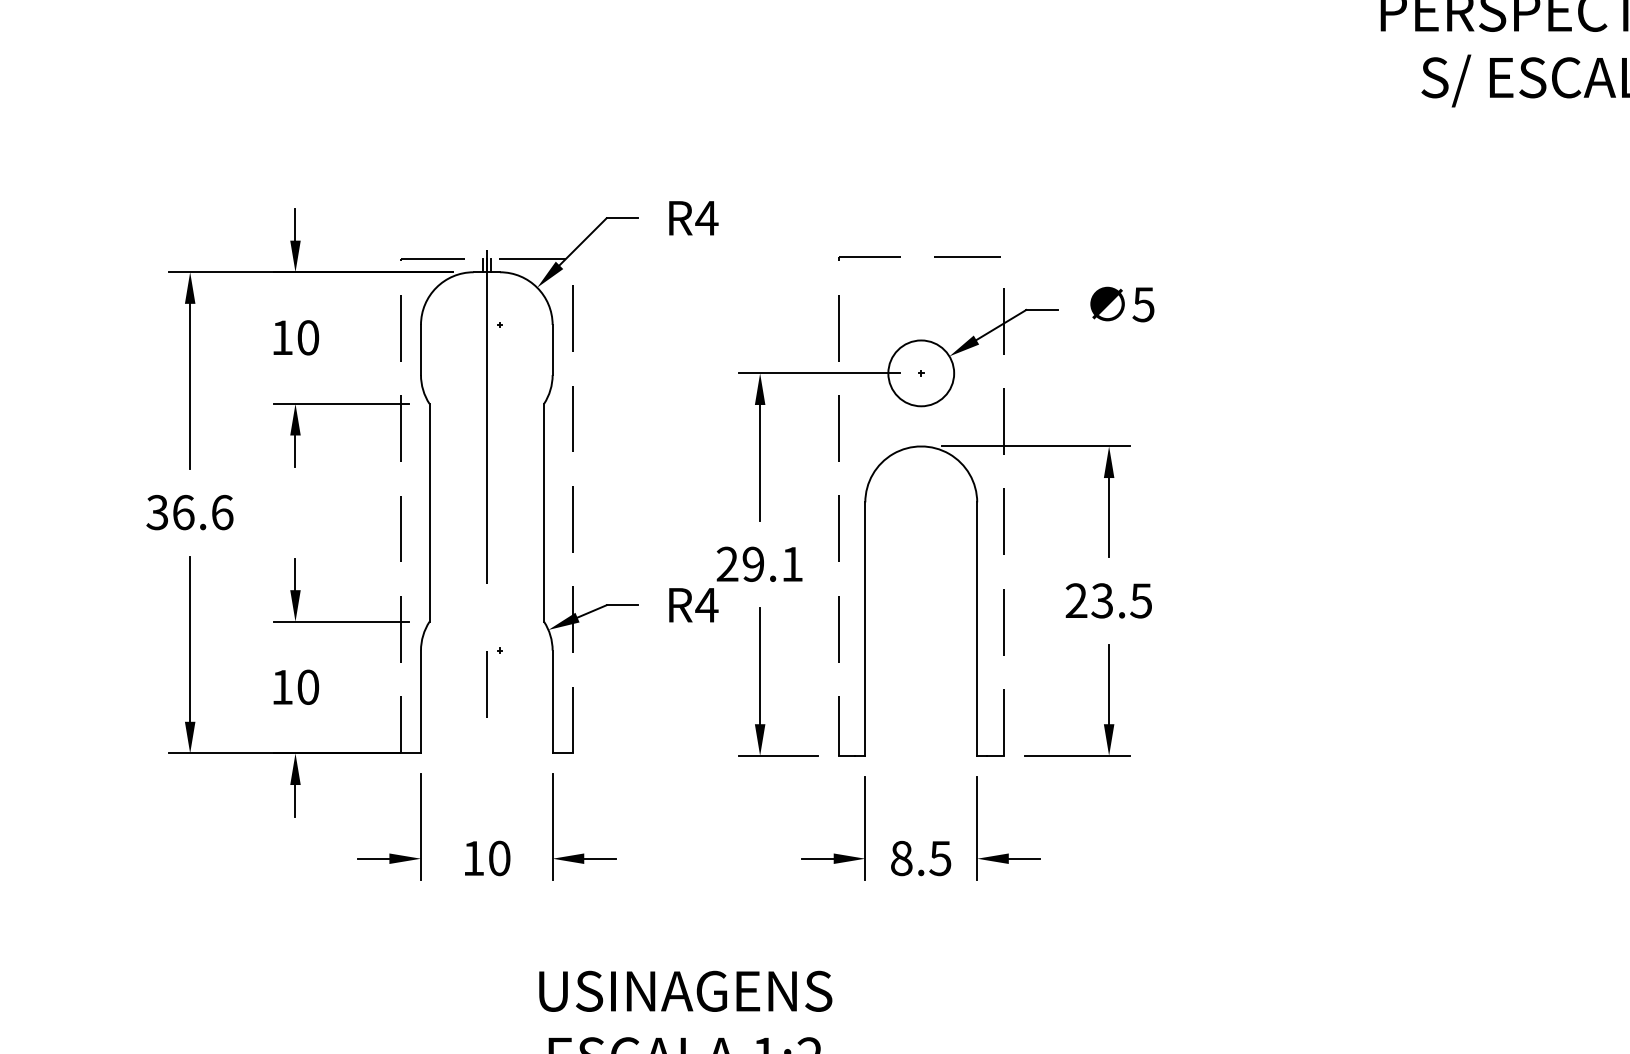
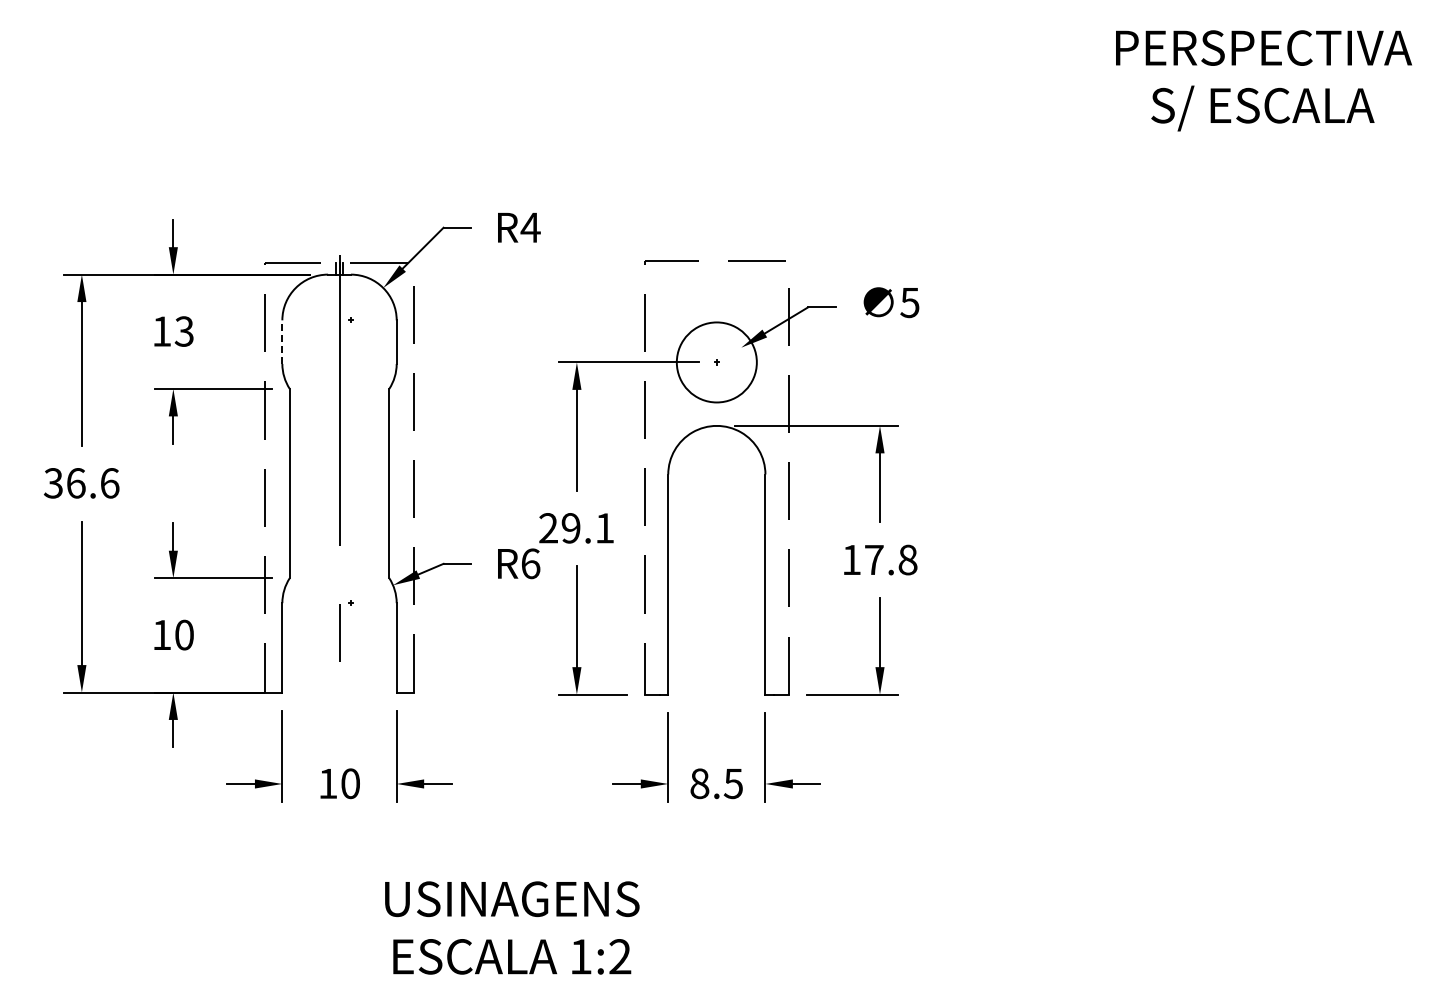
text: (307, 337) -> (183, 331), 10 -> 13
line: (421, 350) -> (282, 342), solid -> dashed
circle: (920, 373) -> (716, 362), size x1.4
text: (1108, 600) -> (879, 559), 23.5 -> 17.8
text: (706, 604) -> (530, 563), R4 -> R6

